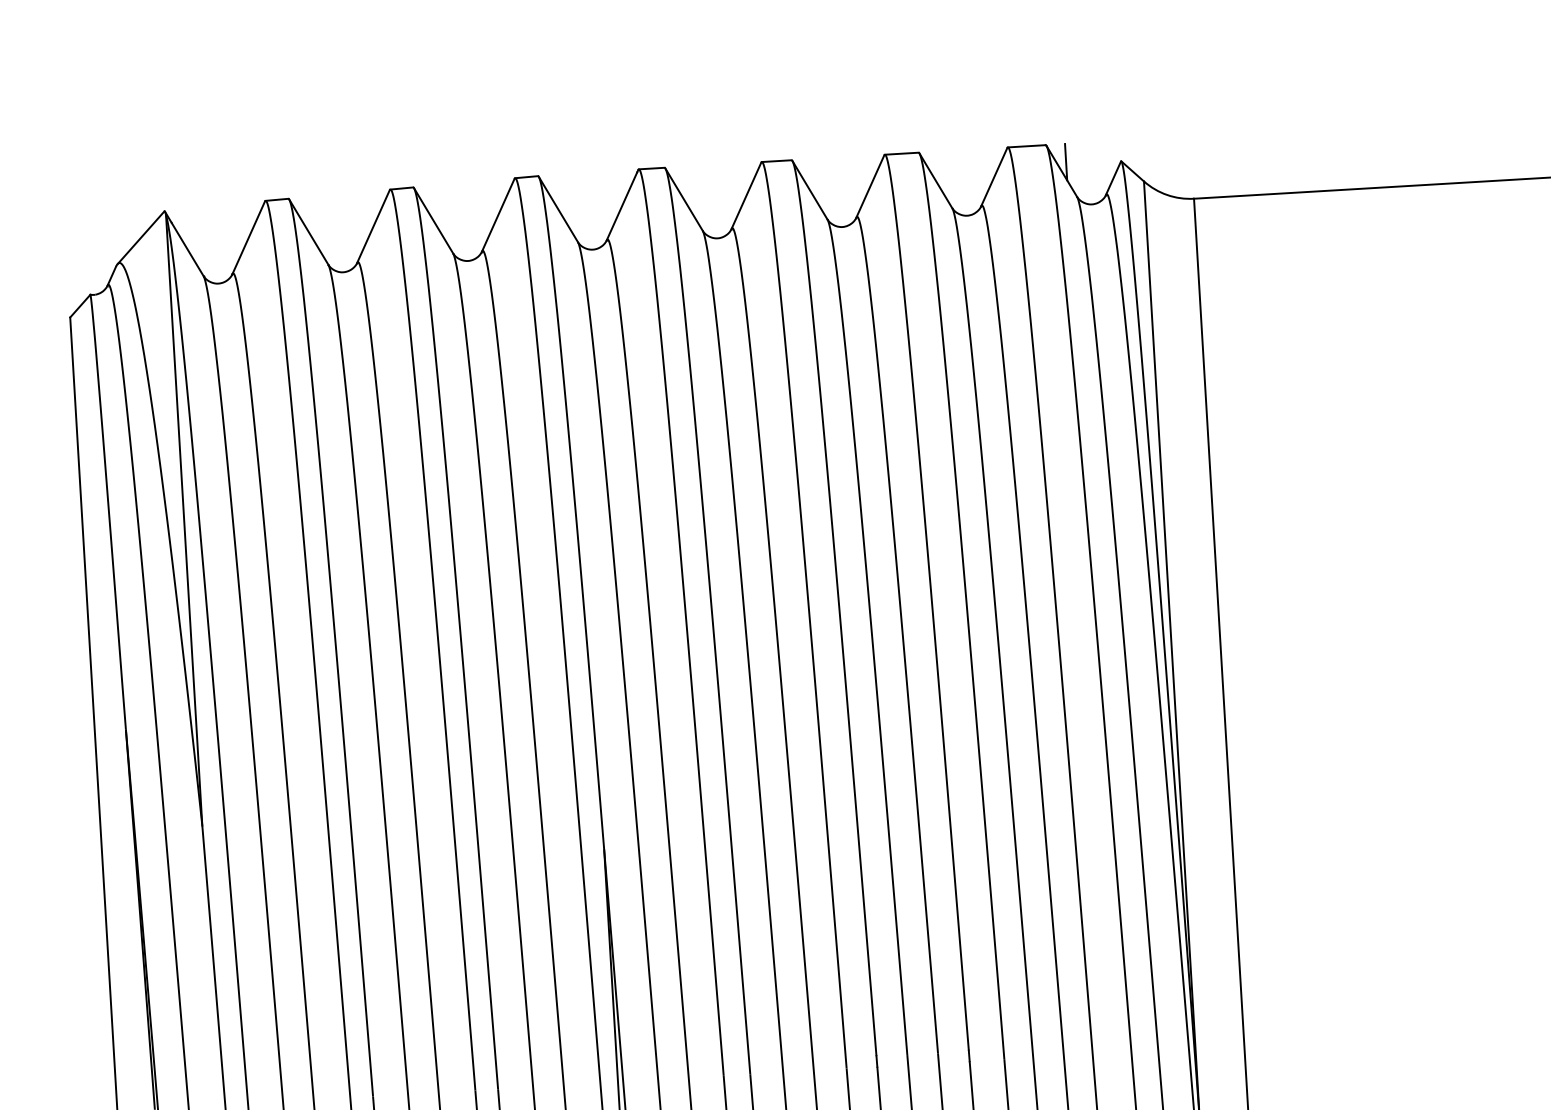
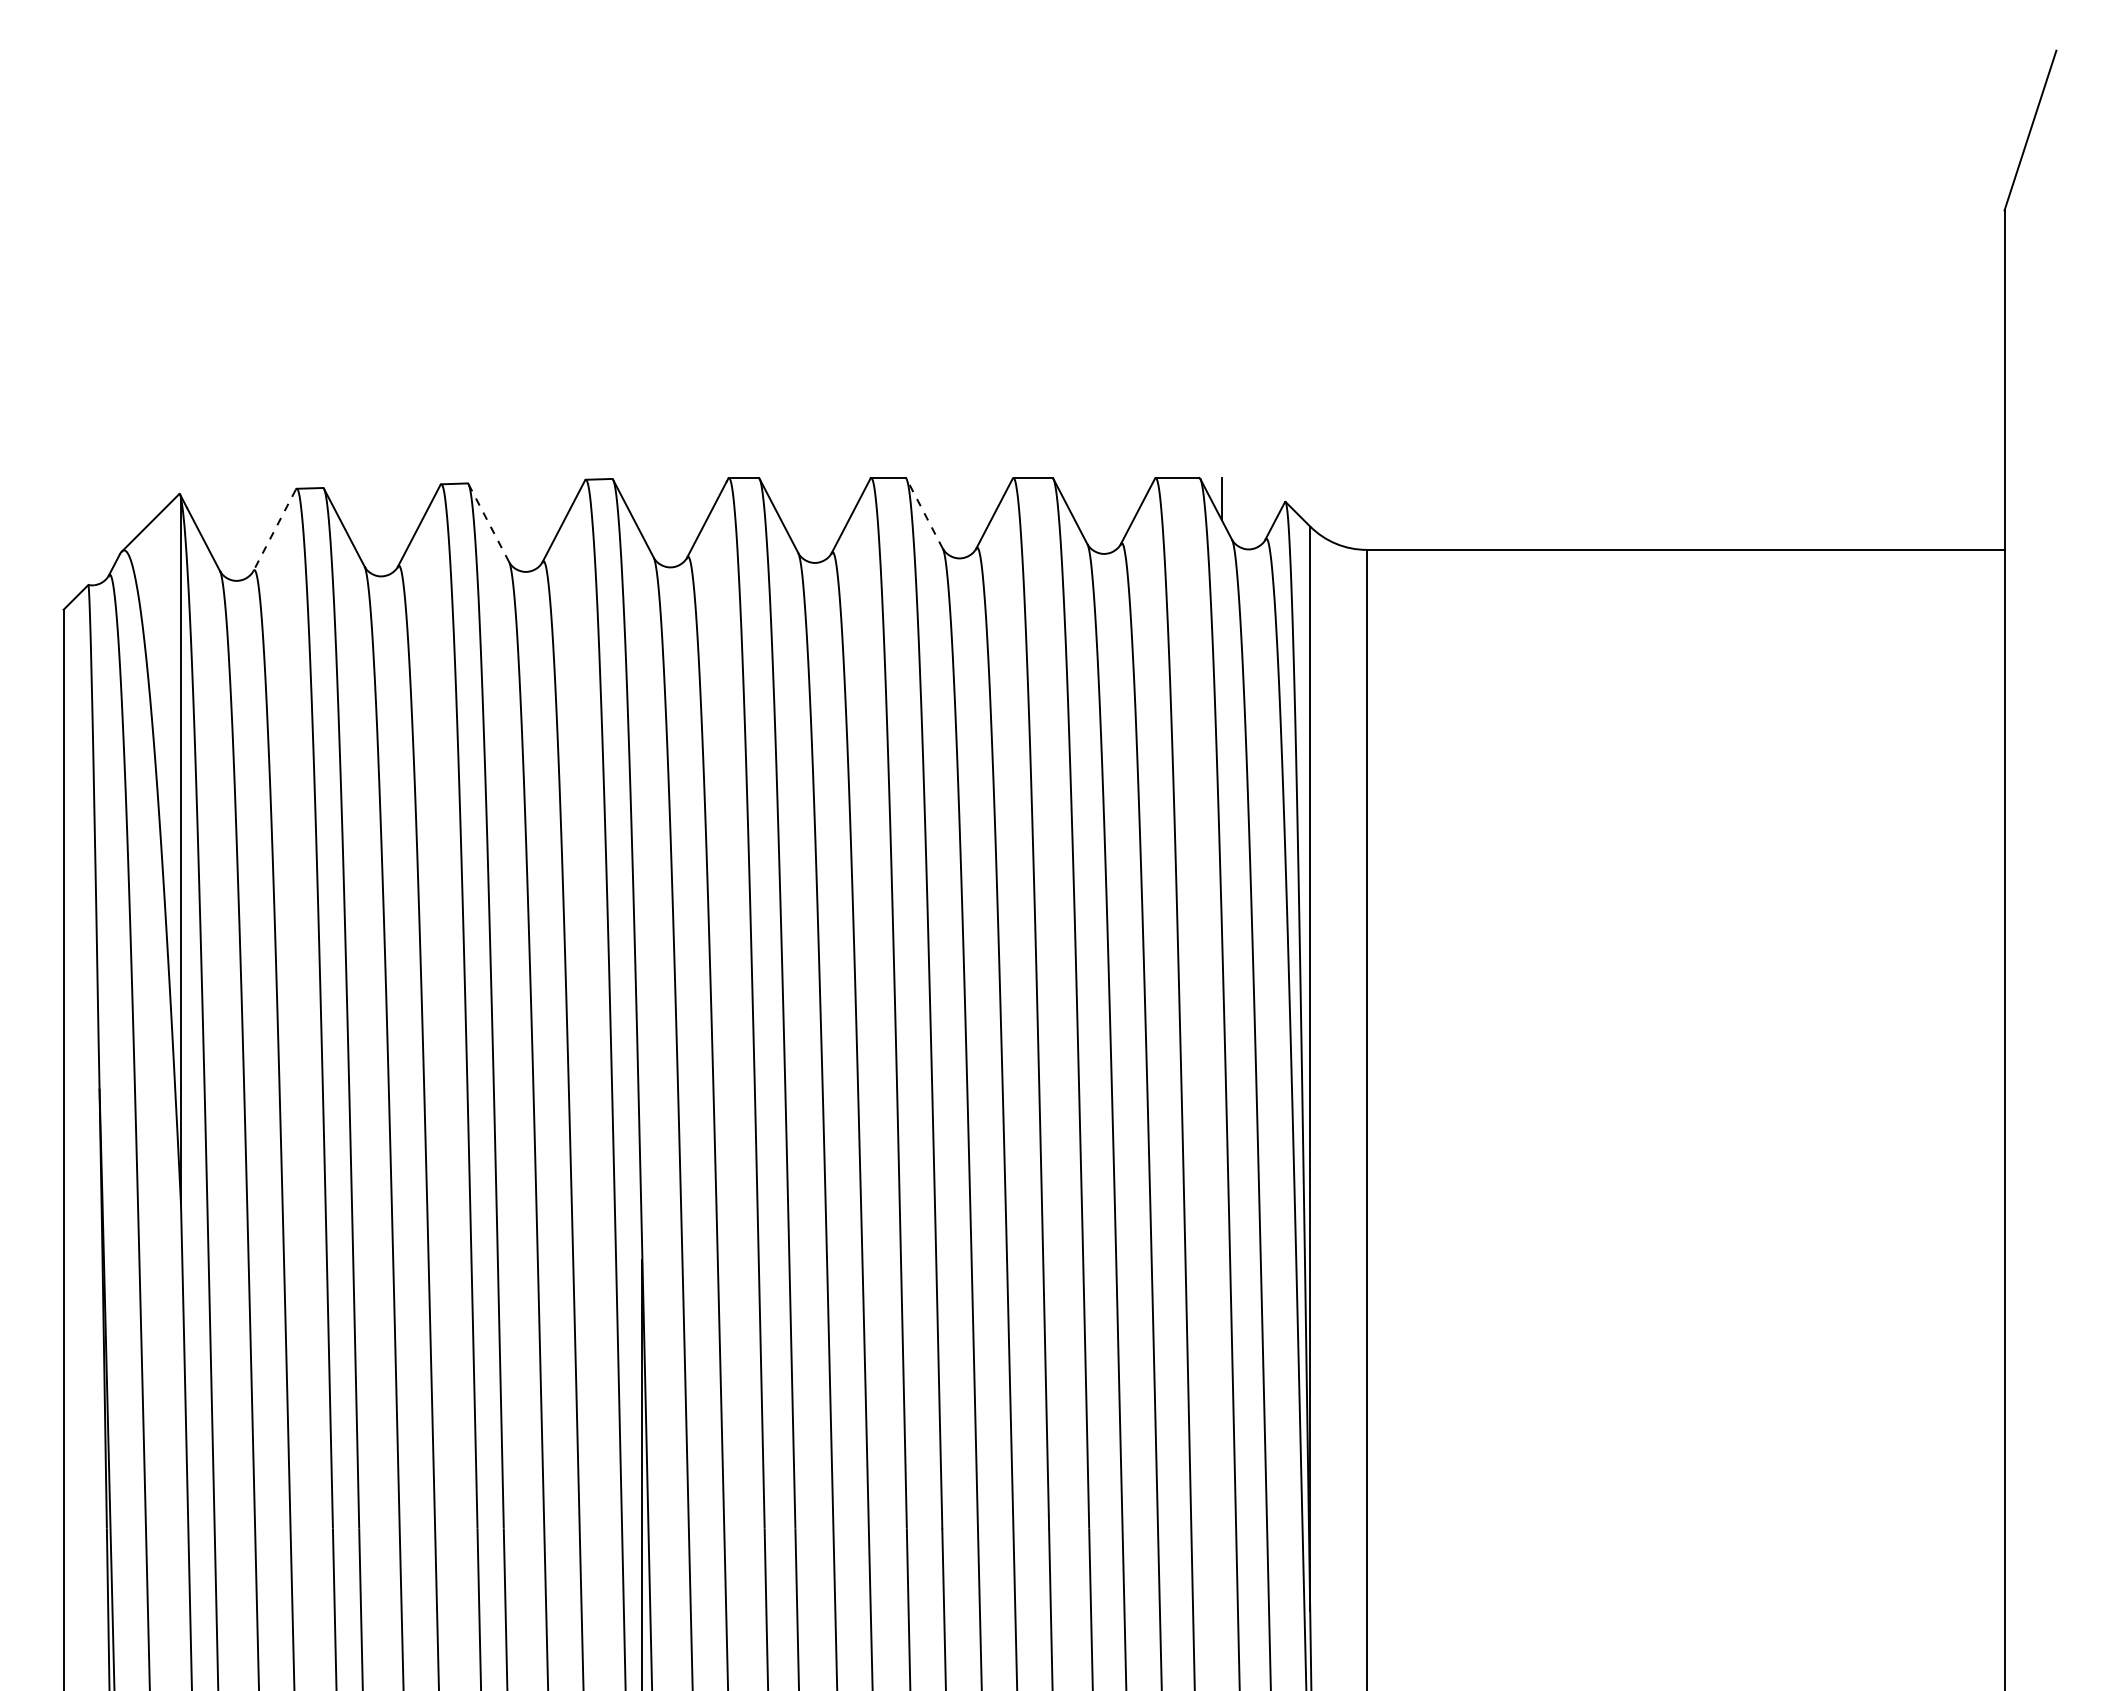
line: (809, 189) -> (924, 513), solid -> dashed
line: (433, 221) -> (488, 523), solid -> dashed
line: (248, 238) -> (274, 530), solid -> dashed

